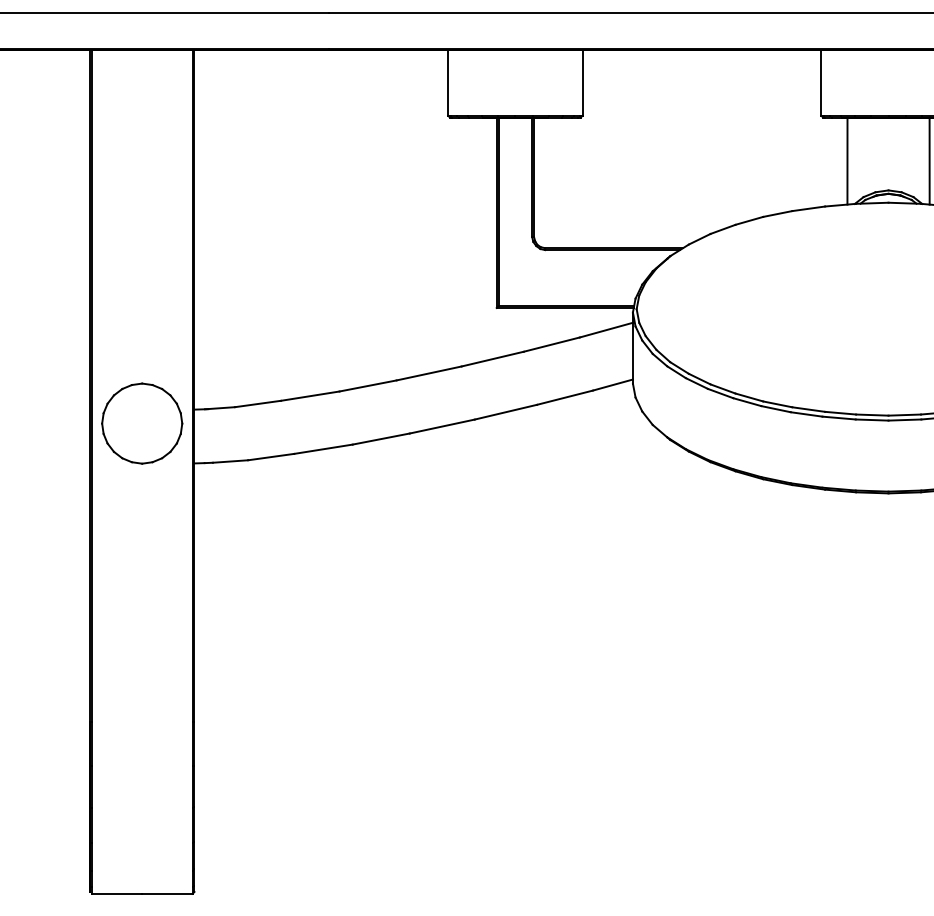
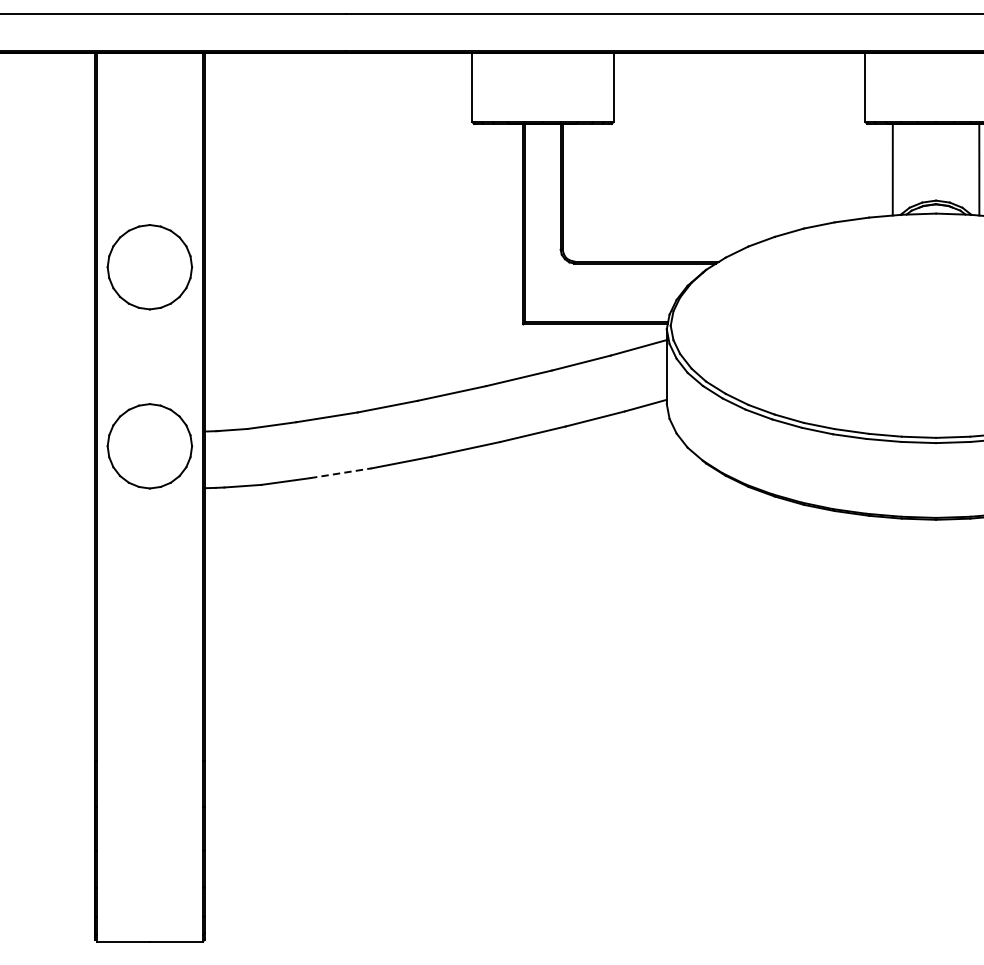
part: (142, 253) -> (150, 267), added
line: (323, 449) -> (340, 473), solid -> dashed

